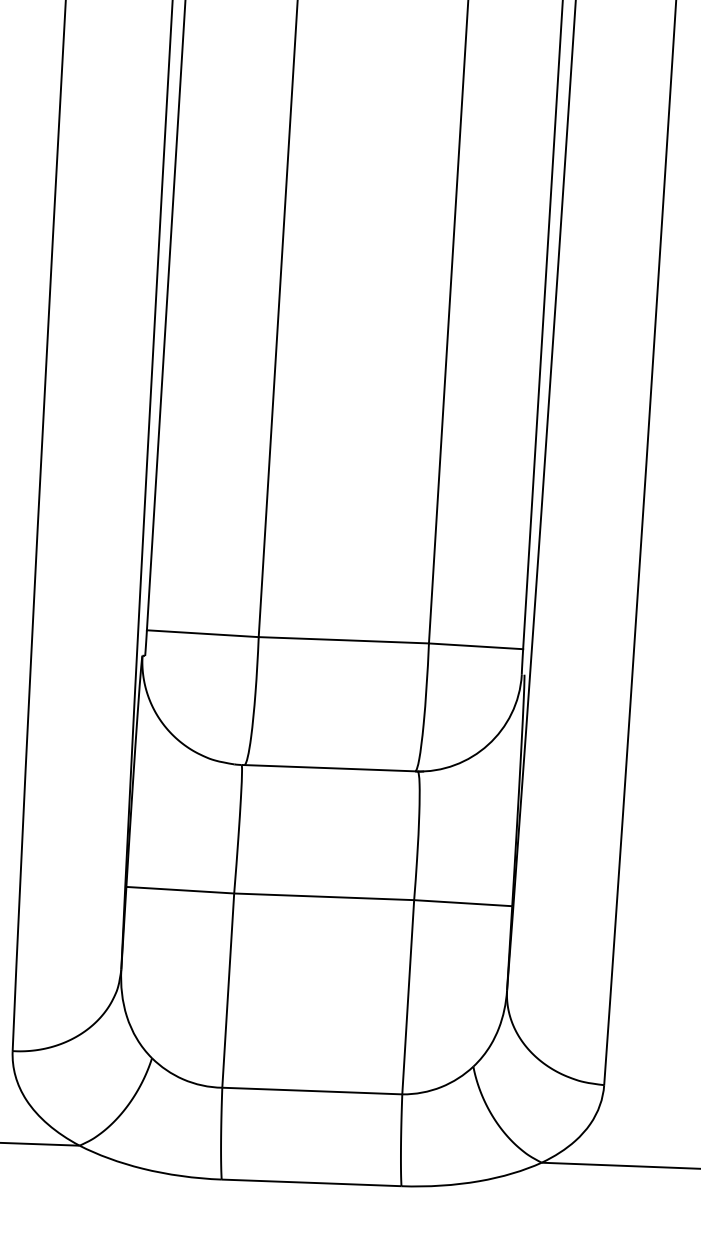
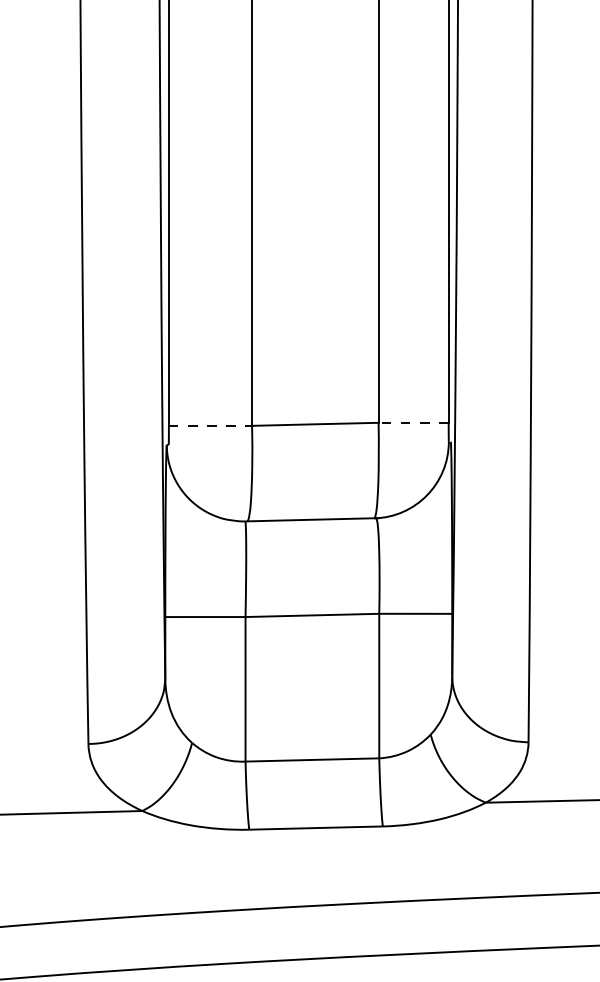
line: (202, 633) -> (210, 425), solid -> dashed
line: (475, 645) -> (413, 422), solid -> dashed

